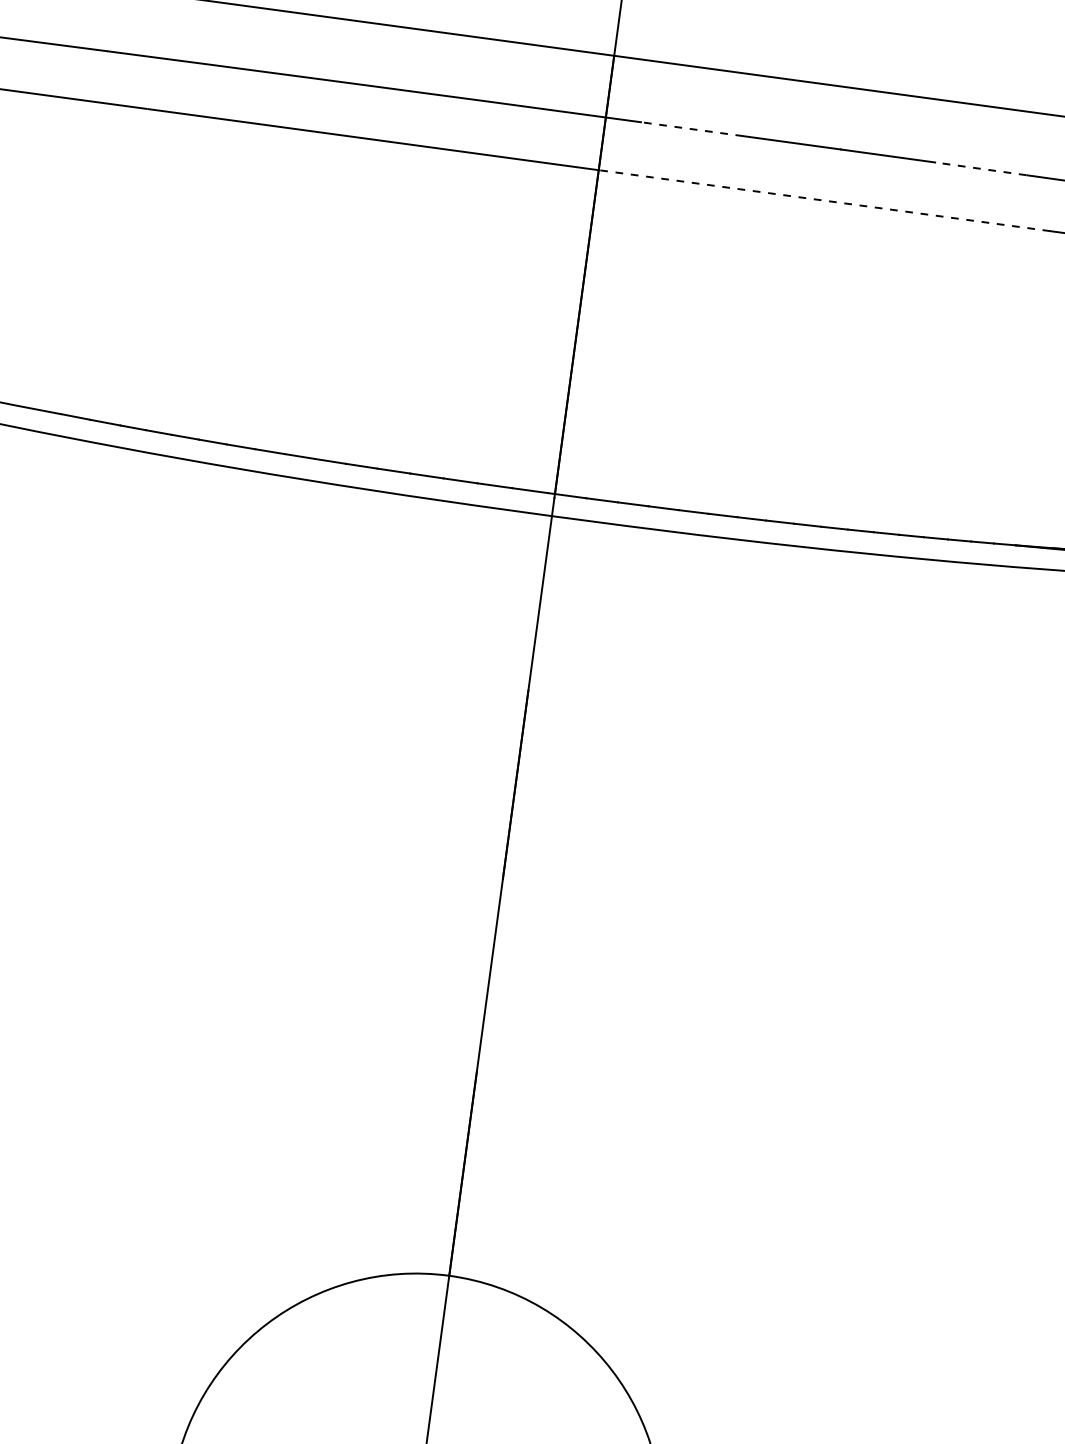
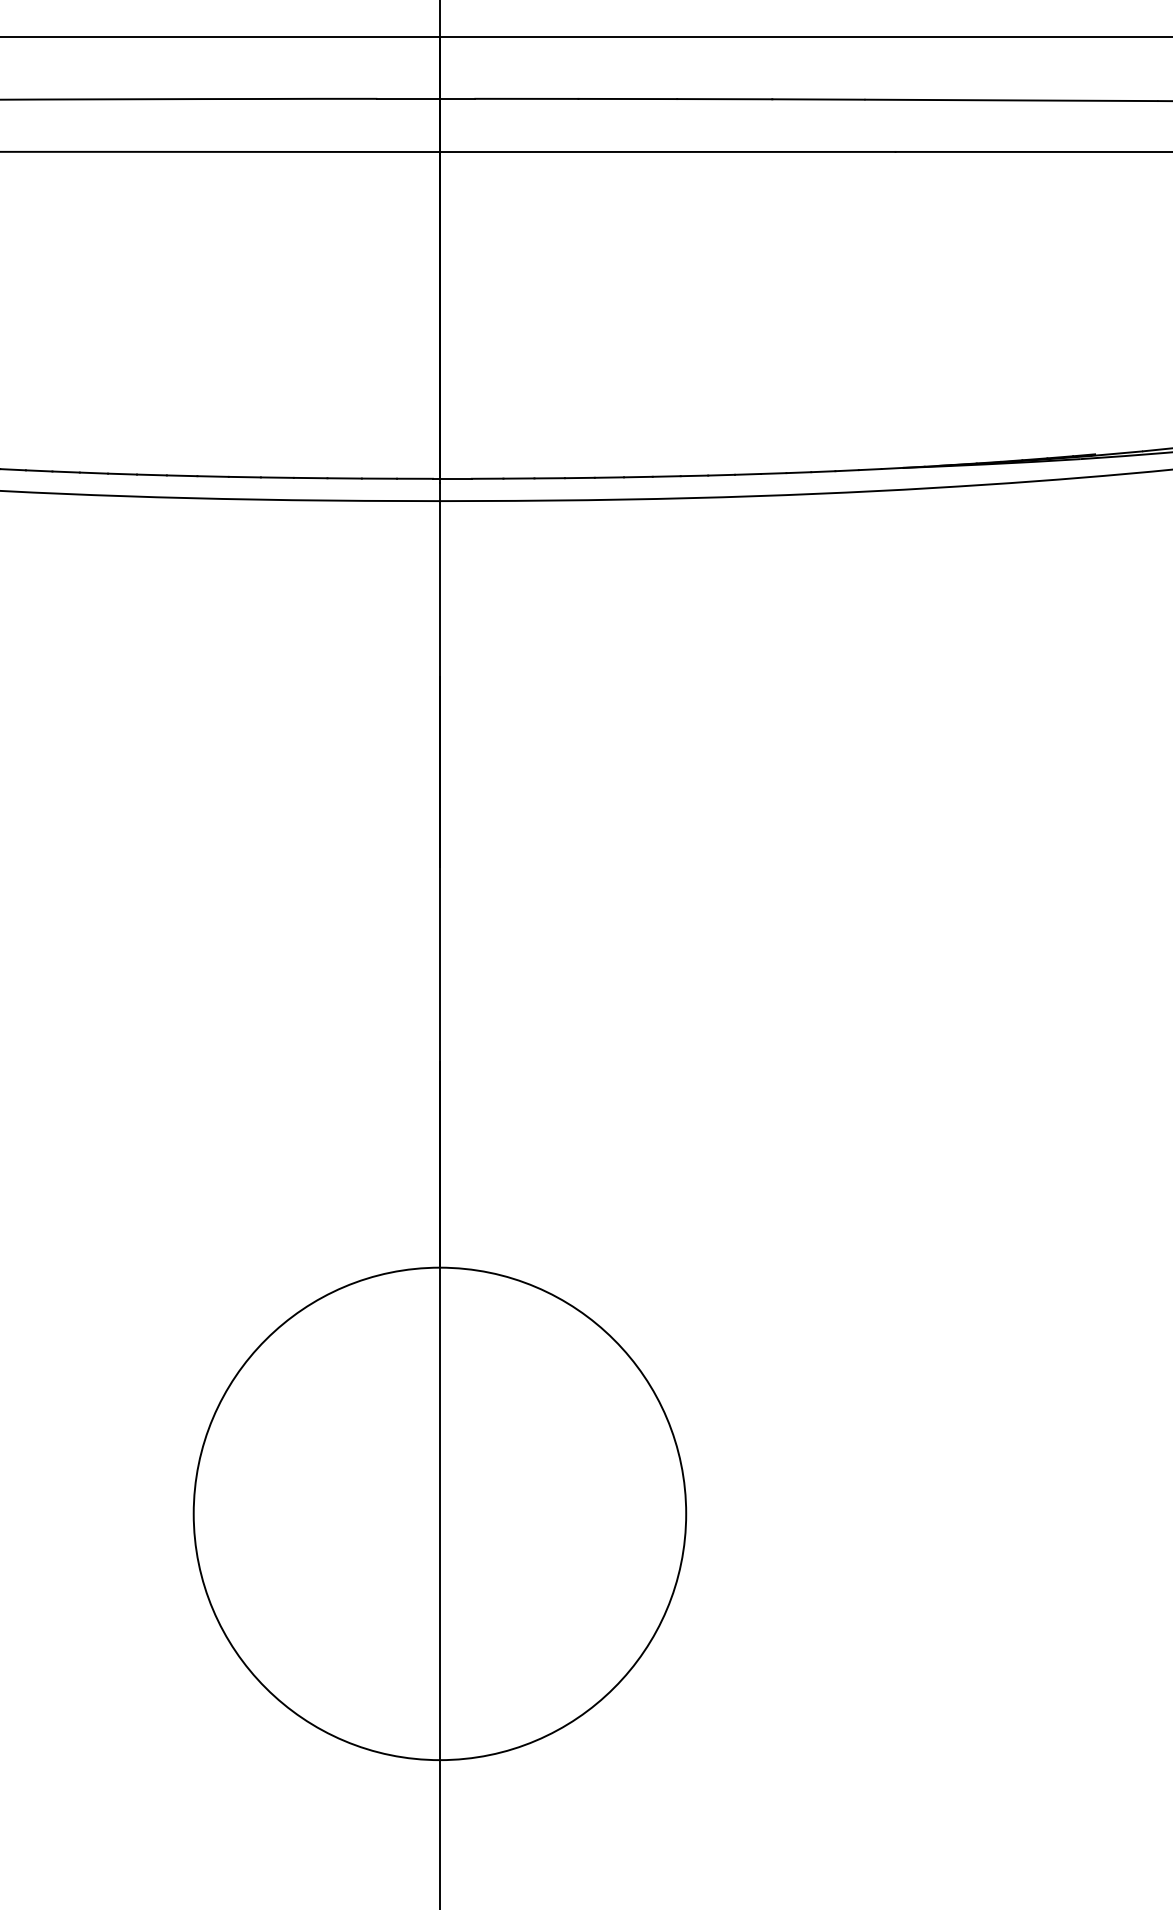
line: (691, 128) -> (526, 98), dashed -> solid
line: (979, 168) -> (817, 99), dashed -> solid
line: (824, 200) -> (667, 151), dashed -> solid

